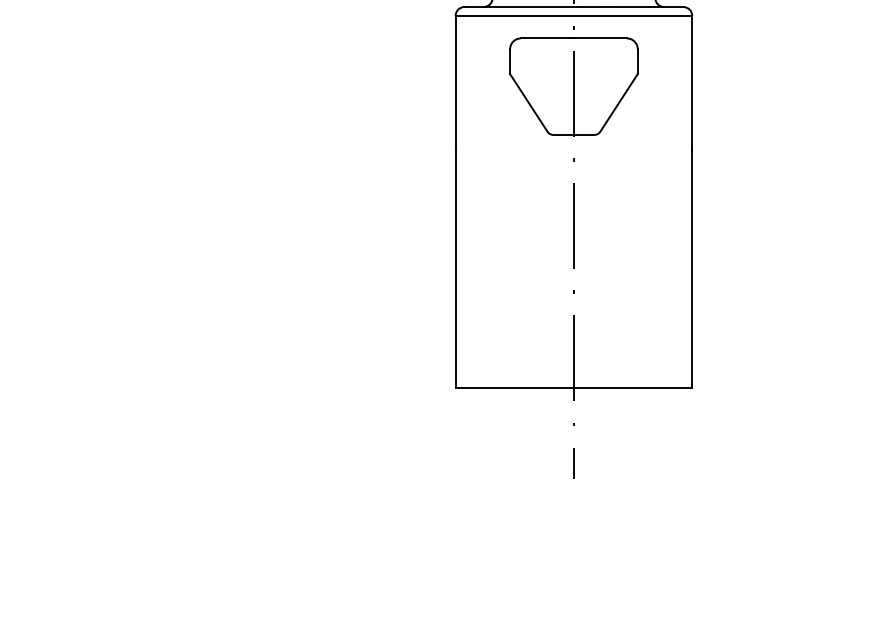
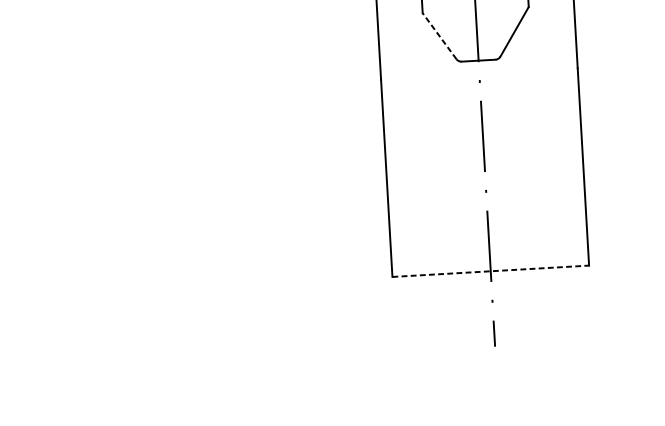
line: (528, 102) -> (439, 35), solid -> dashed
line: (574, 388) -> (491, 271), solid -> dashed

